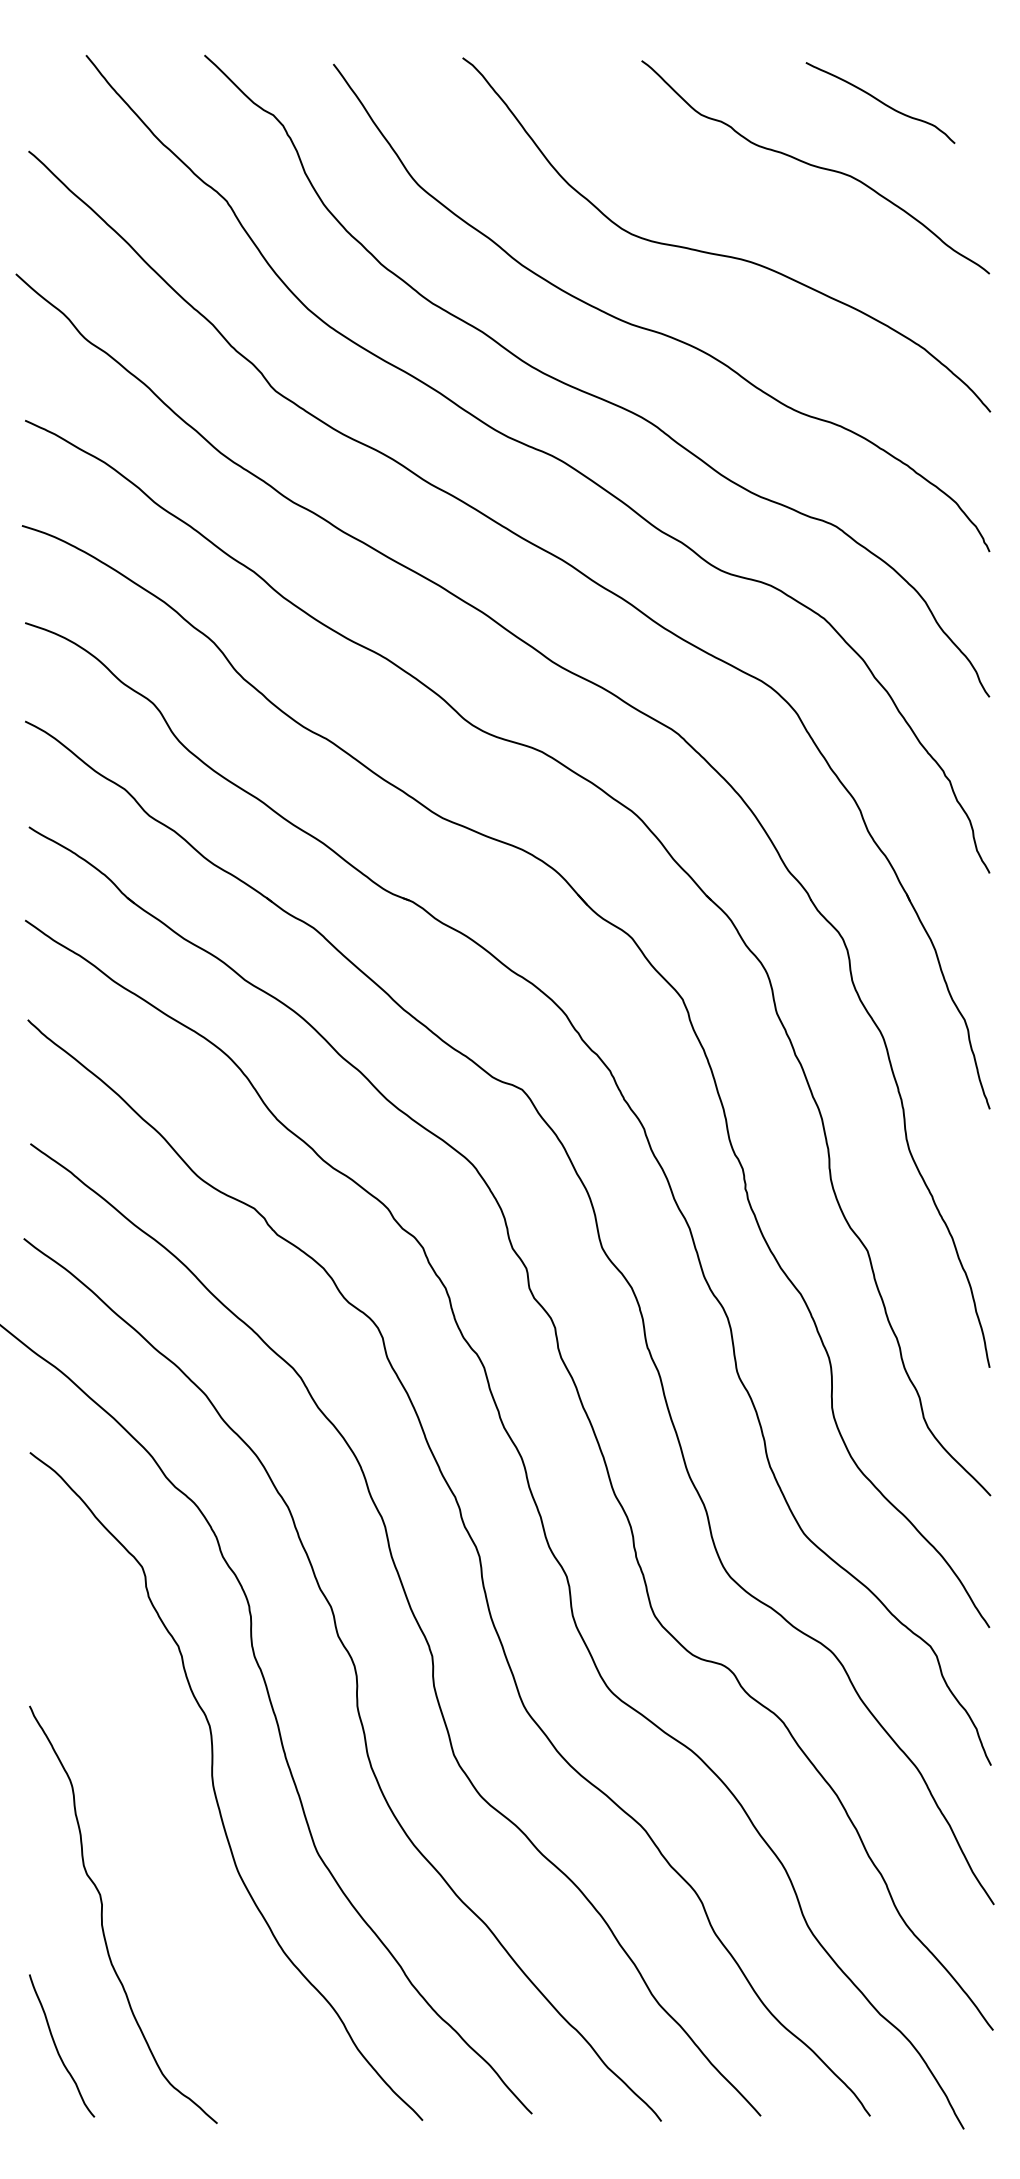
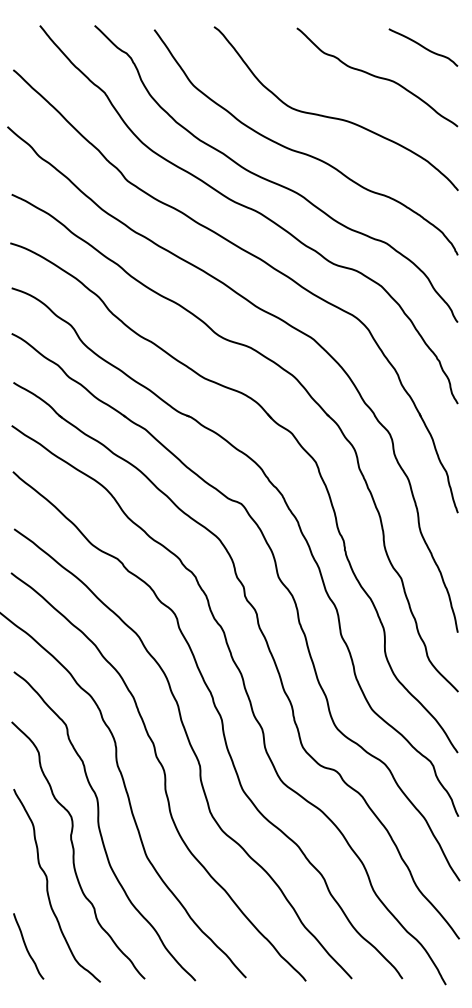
curve: (880, 102) -> (423, 47), moved
curve: (160, 1838) -> (74, 850), added

